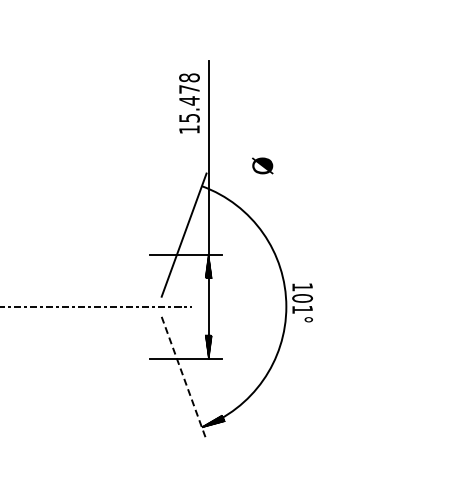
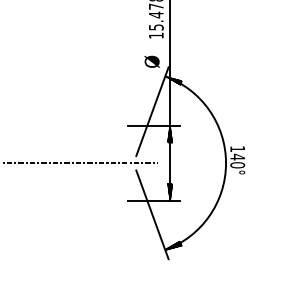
text: (262, 165) -> (152, 61), moved
hatch: (212, 192) -> (172, 80), added
text: (302, 303) -> (237, 160), 101° -> 140°
line: (184, 378) -> (152, 214), dashed -> solid

